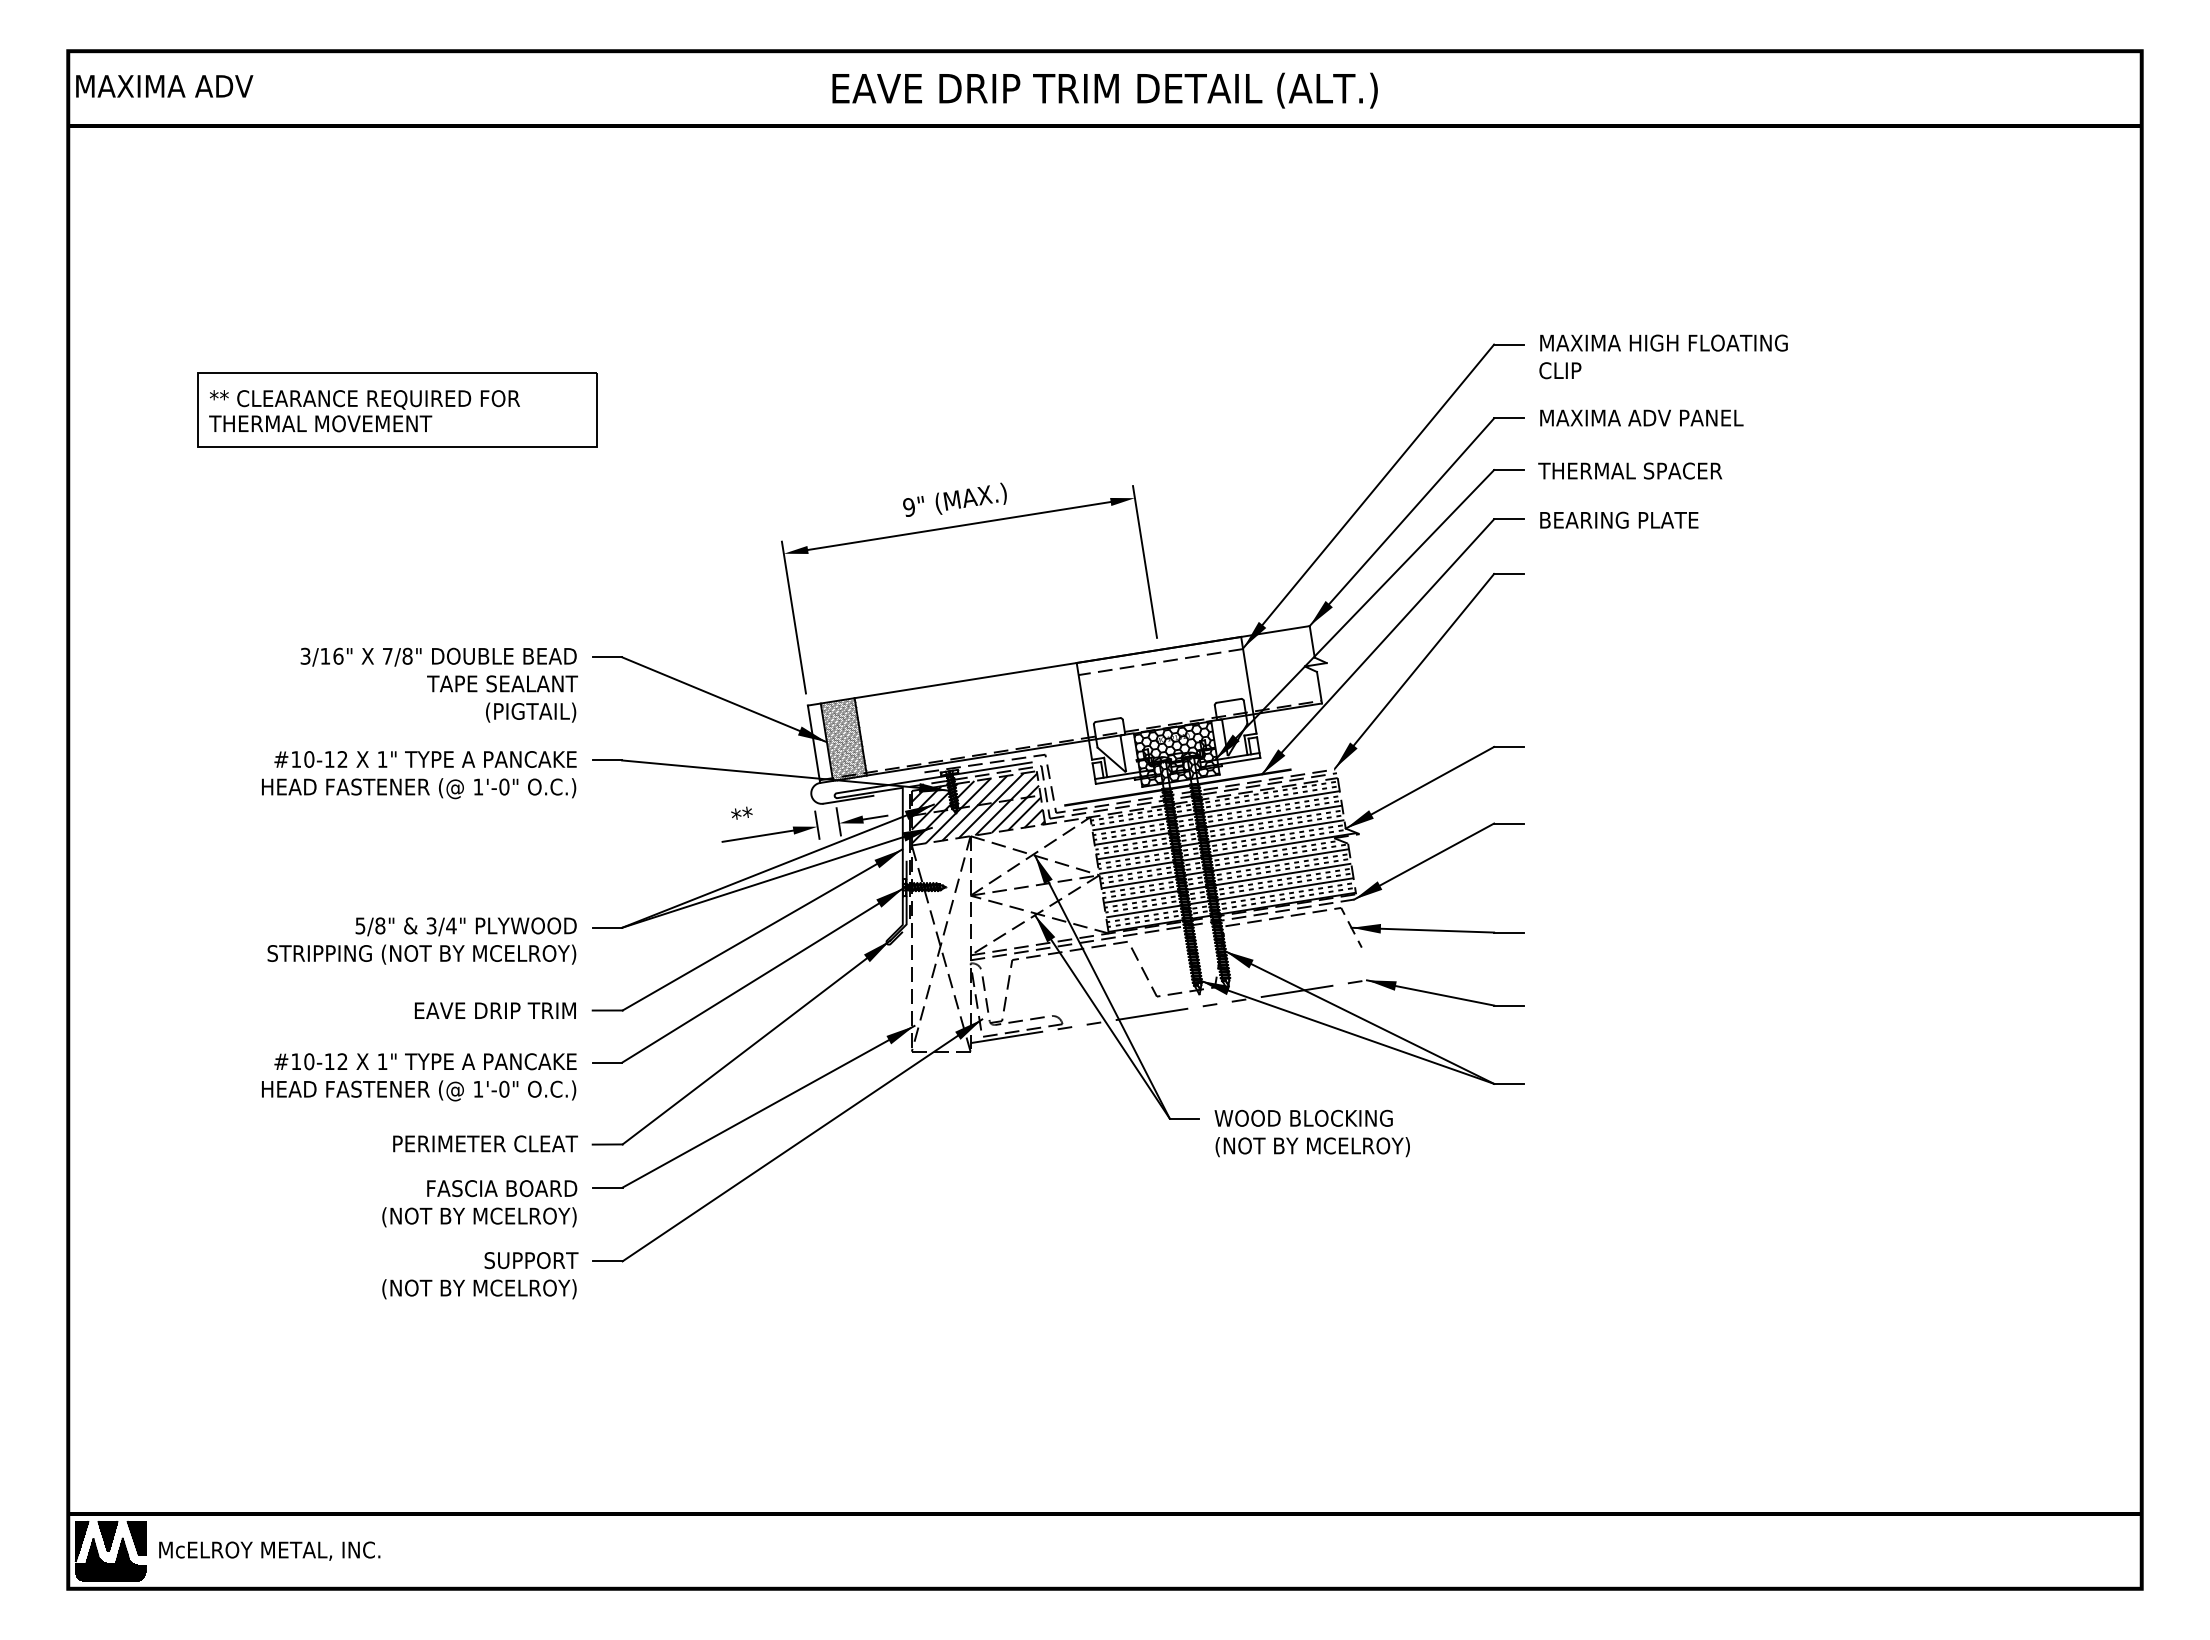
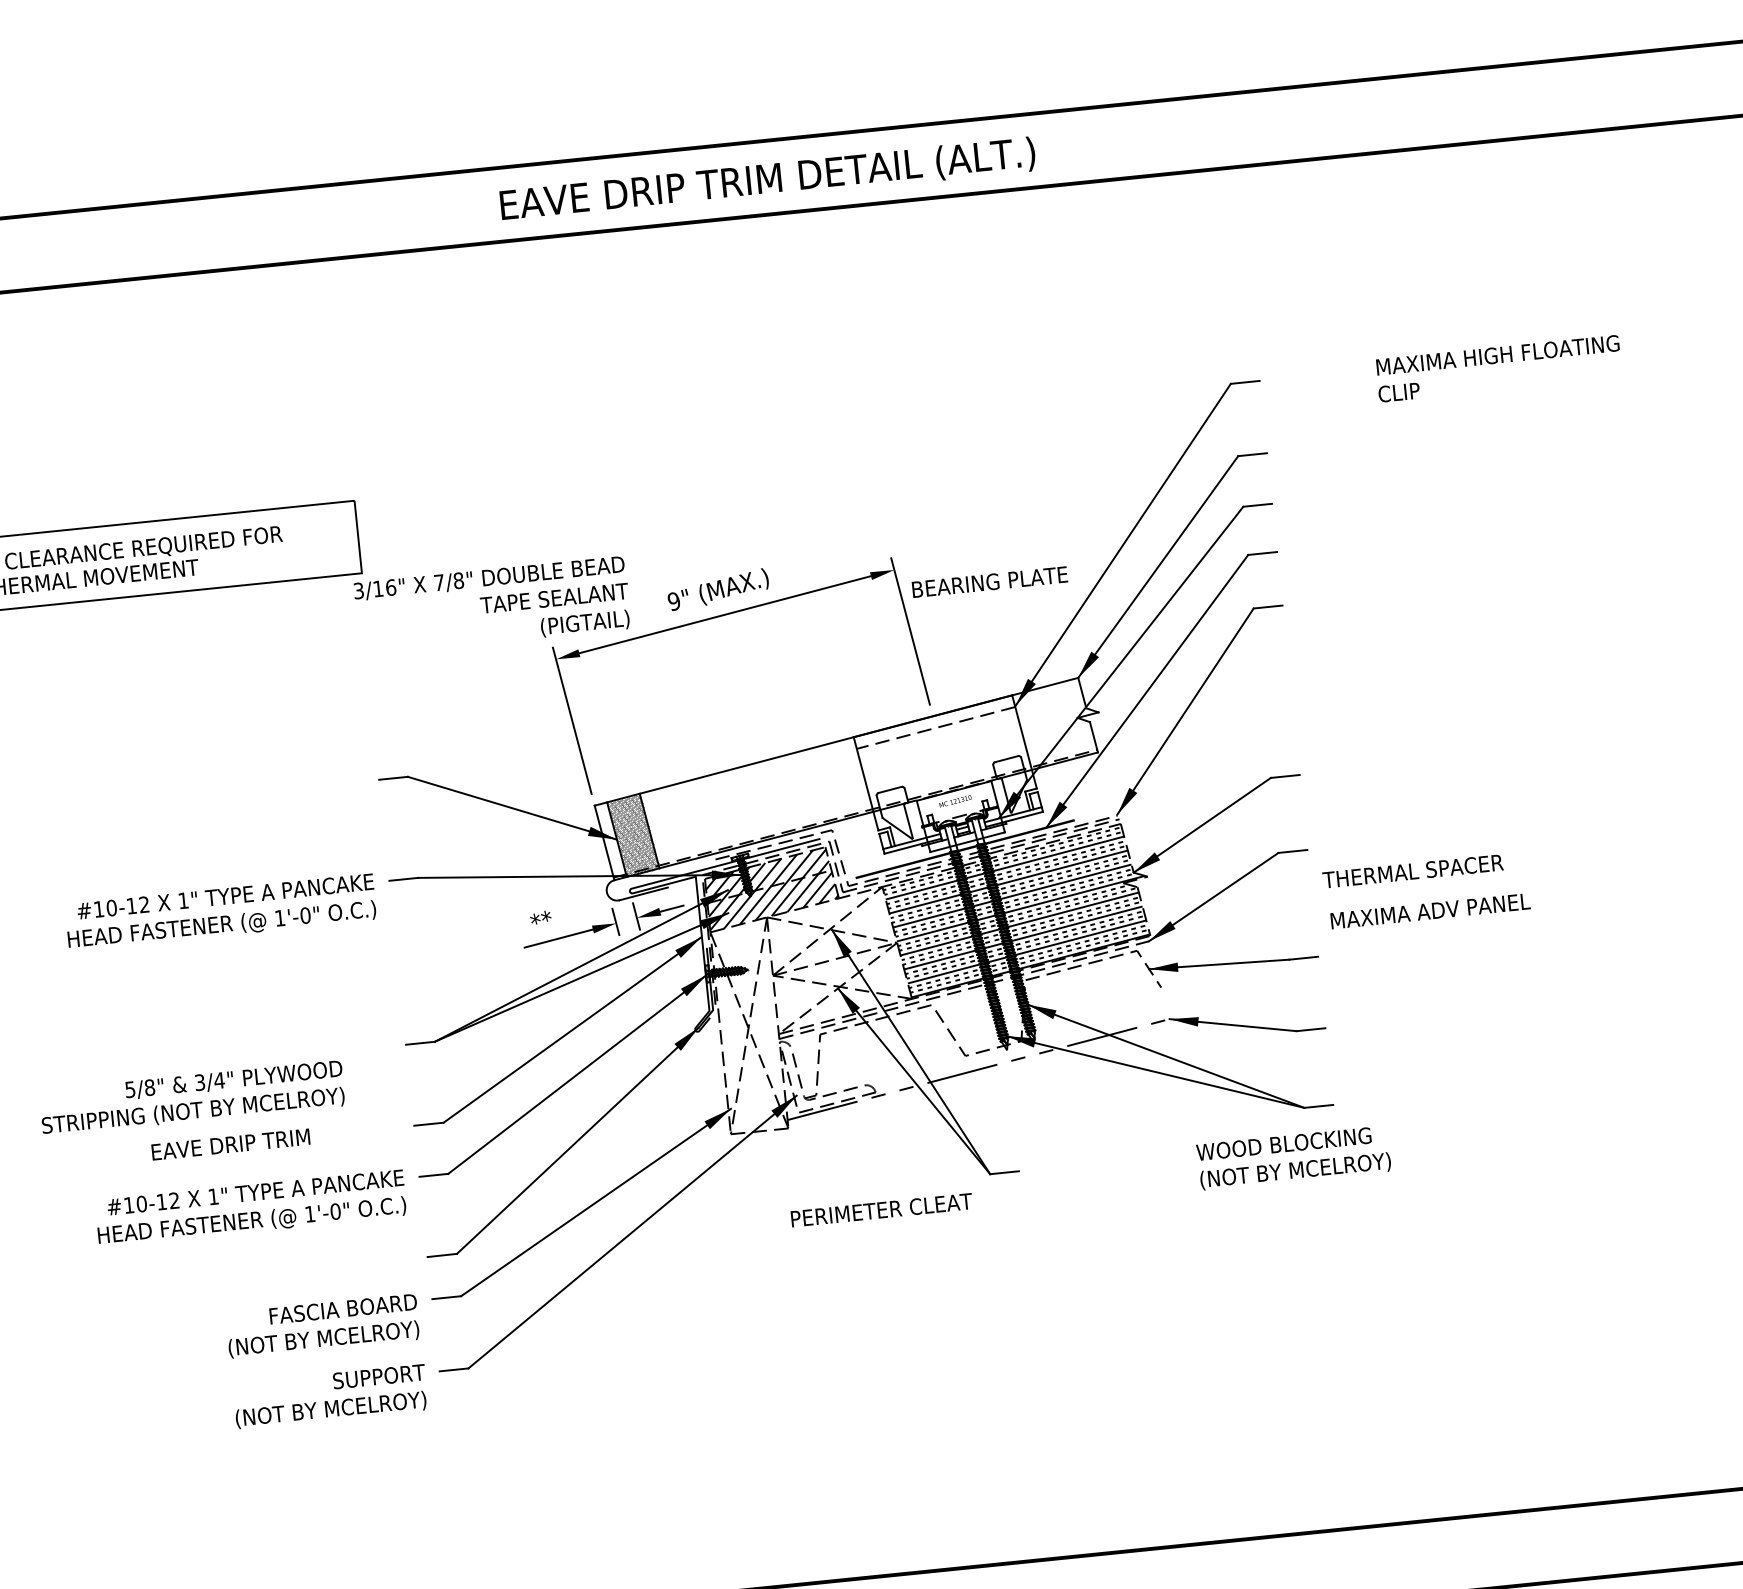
text: (1104, 90) -> (767, 180), moved
text: (1663, 356) -> (1498, 368), moved
text: (1641, 417) -> (1430, 910), moved
text: (1630, 470) -> (1413, 870), moved
text: (1619, 519) -> (990, 581), moved
text: (438, 684) -> (491, 605), moved
hatch: (1176, 754) -> (960, 816), removed
text: (421, 940) -> (191, 1097), moved
text: (495, 1010) -> (230, 1144), moved
text: (1311, 1133) -> (1293, 1158), moved
text: (485, 1143) -> (881, 1209), moved

